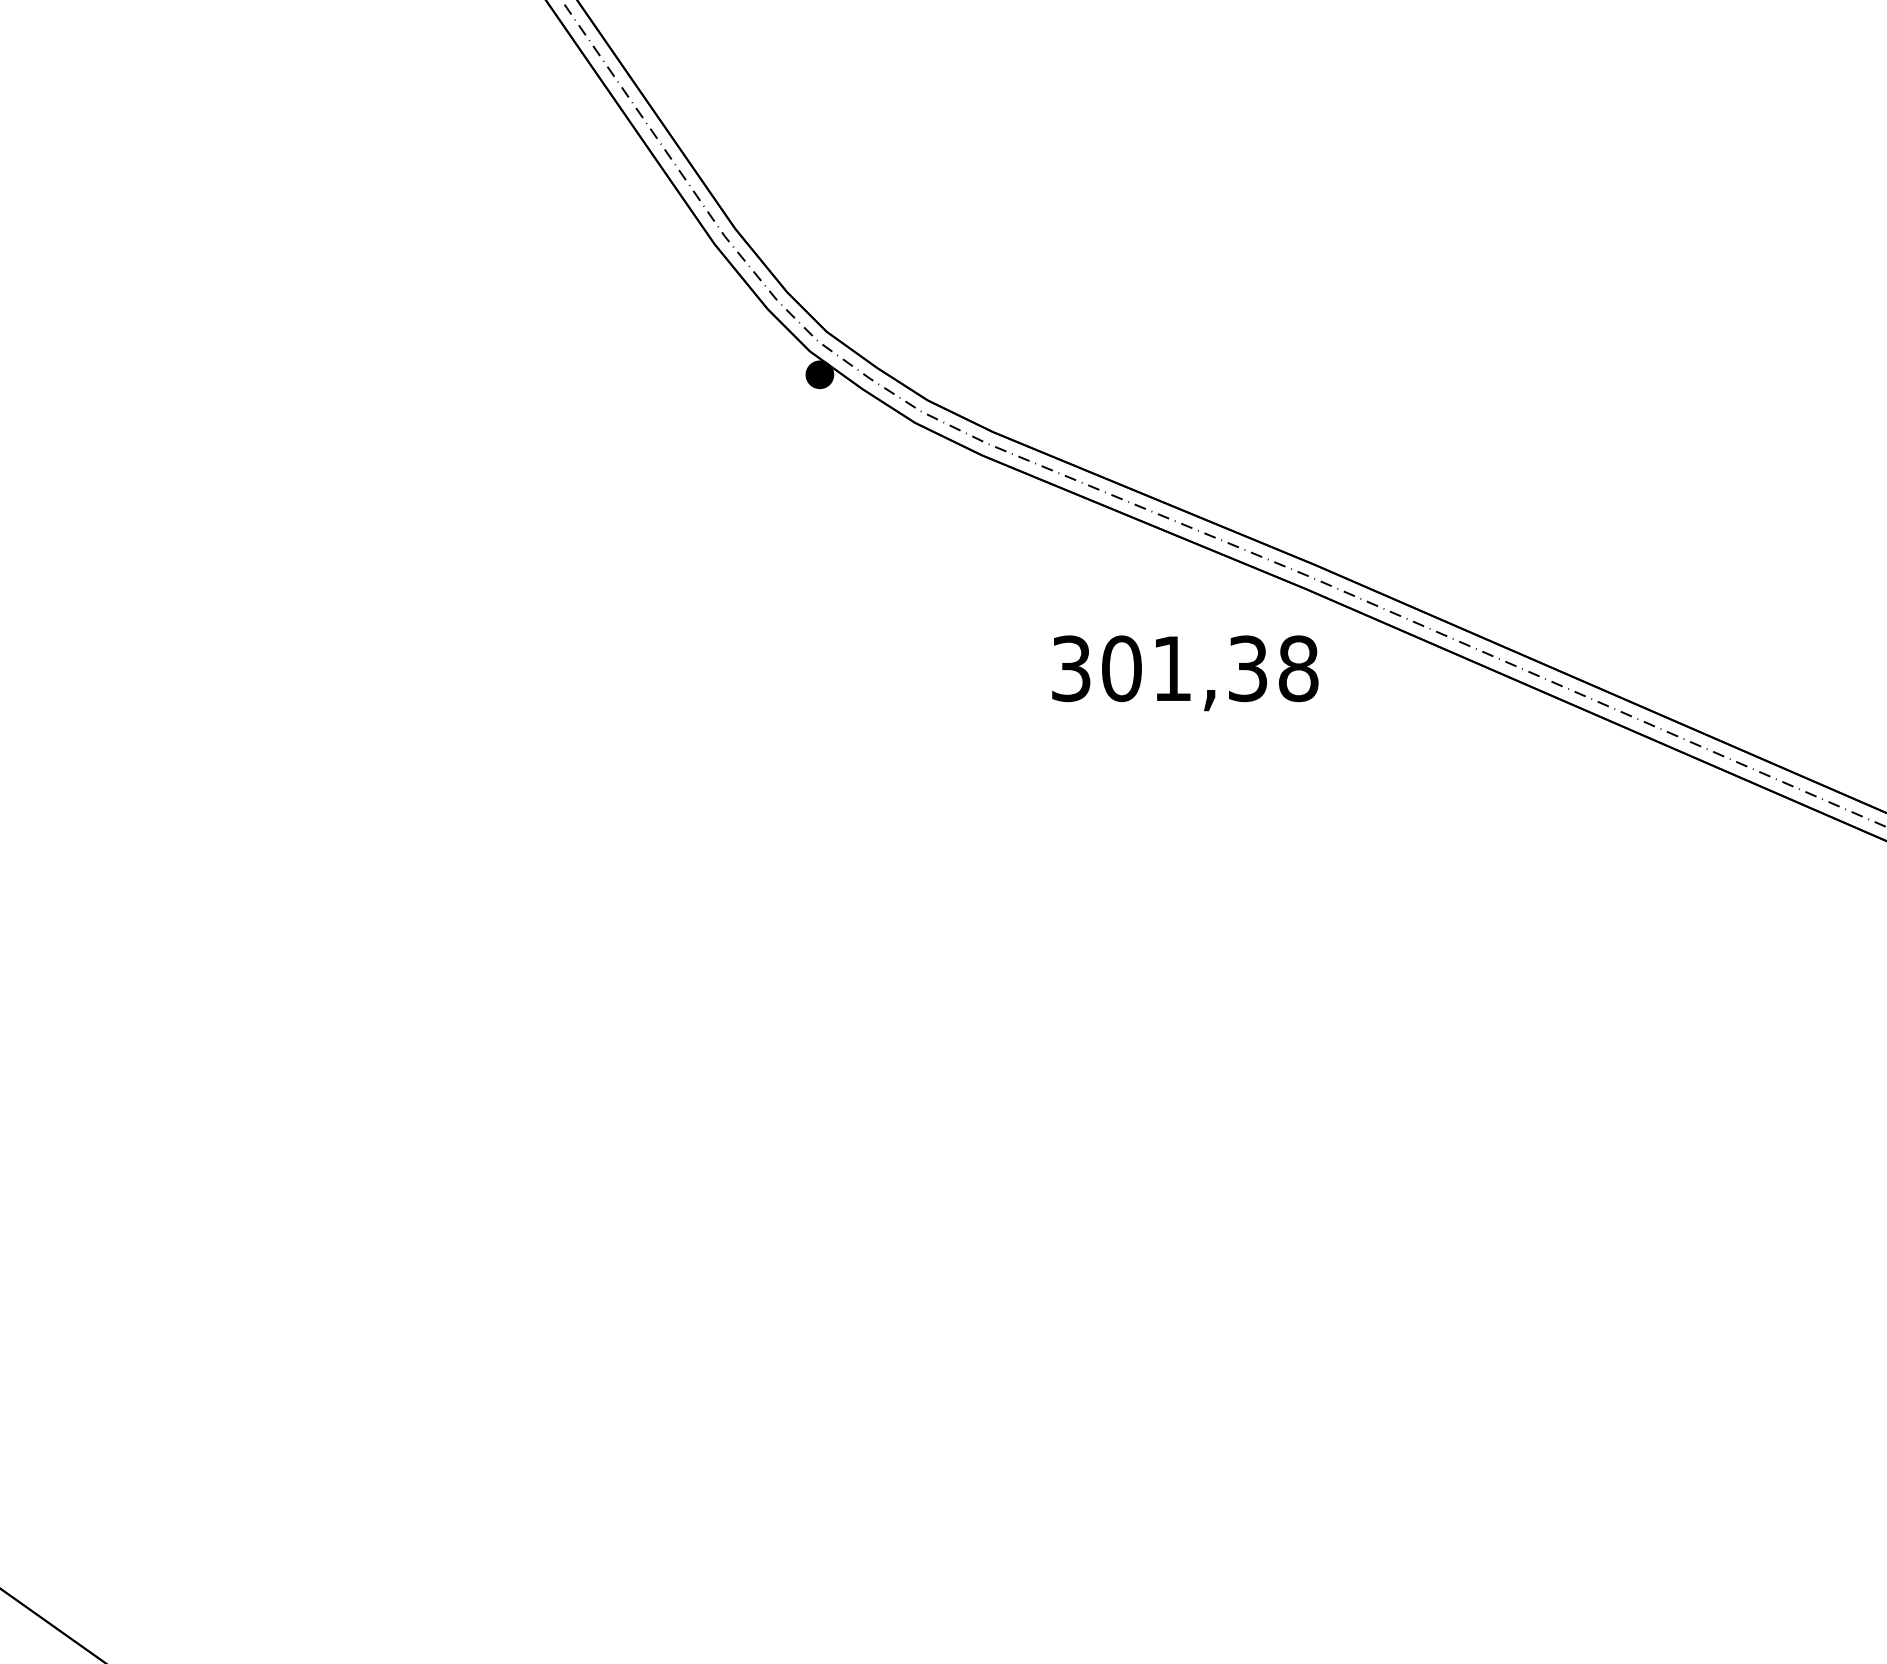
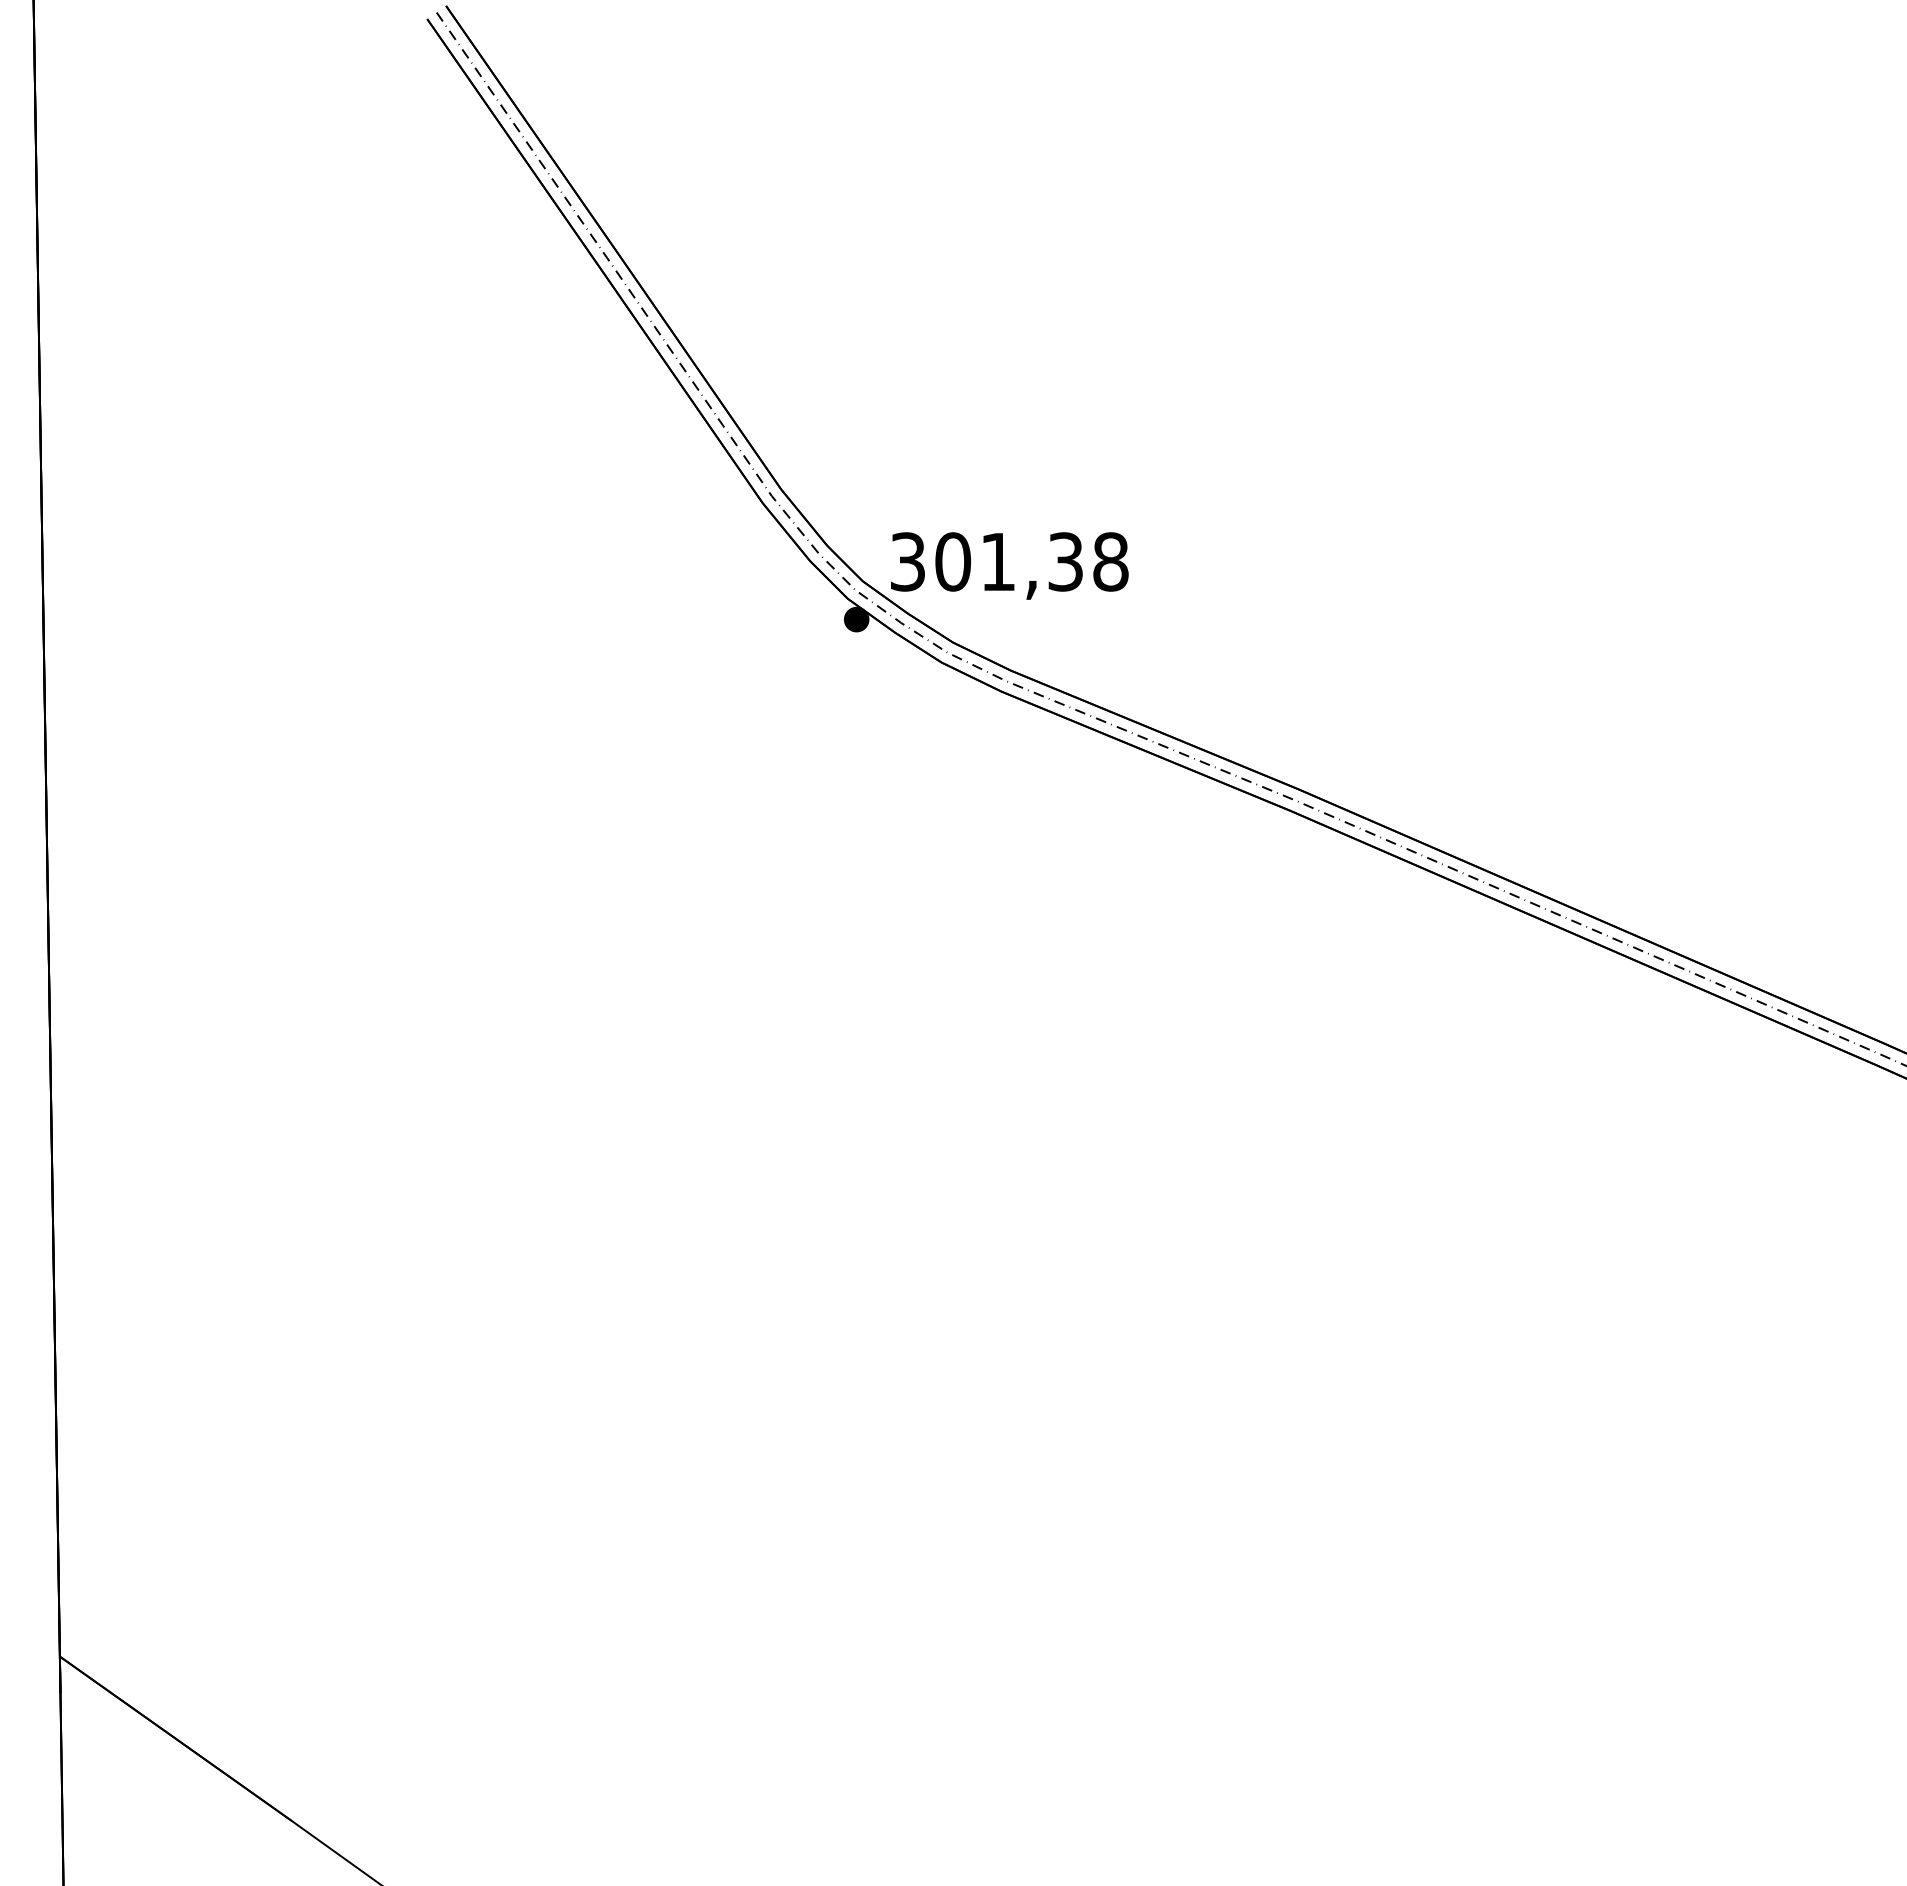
text: (1185, 672) -> (1009, 565), moved

